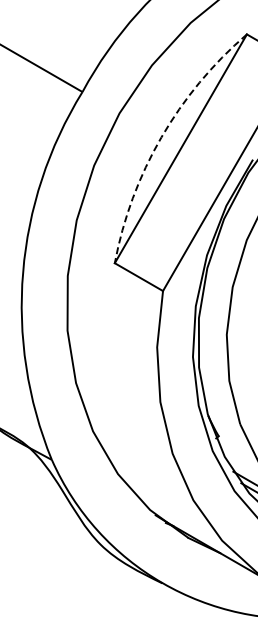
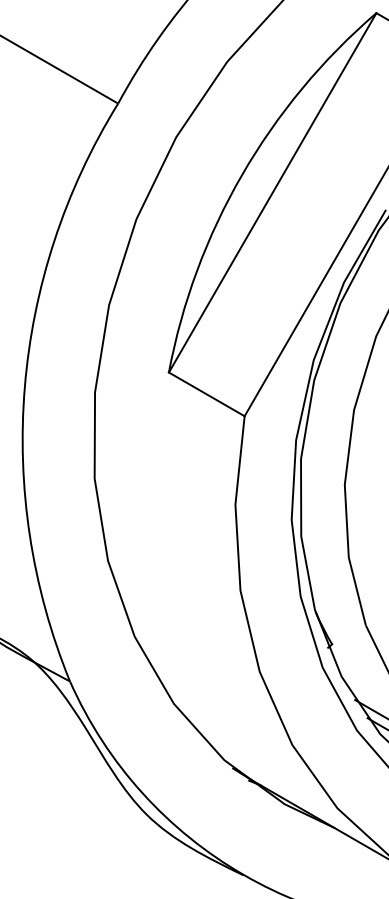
arc: (161, 137) -> (242, 175), dashed -> solid

